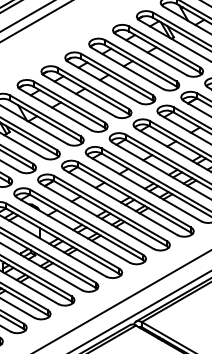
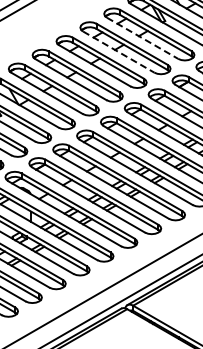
line: (151, 54) -> (142, 38), solid -> dashed
line: (127, 68) -> (118, 52), solid -> dashed

